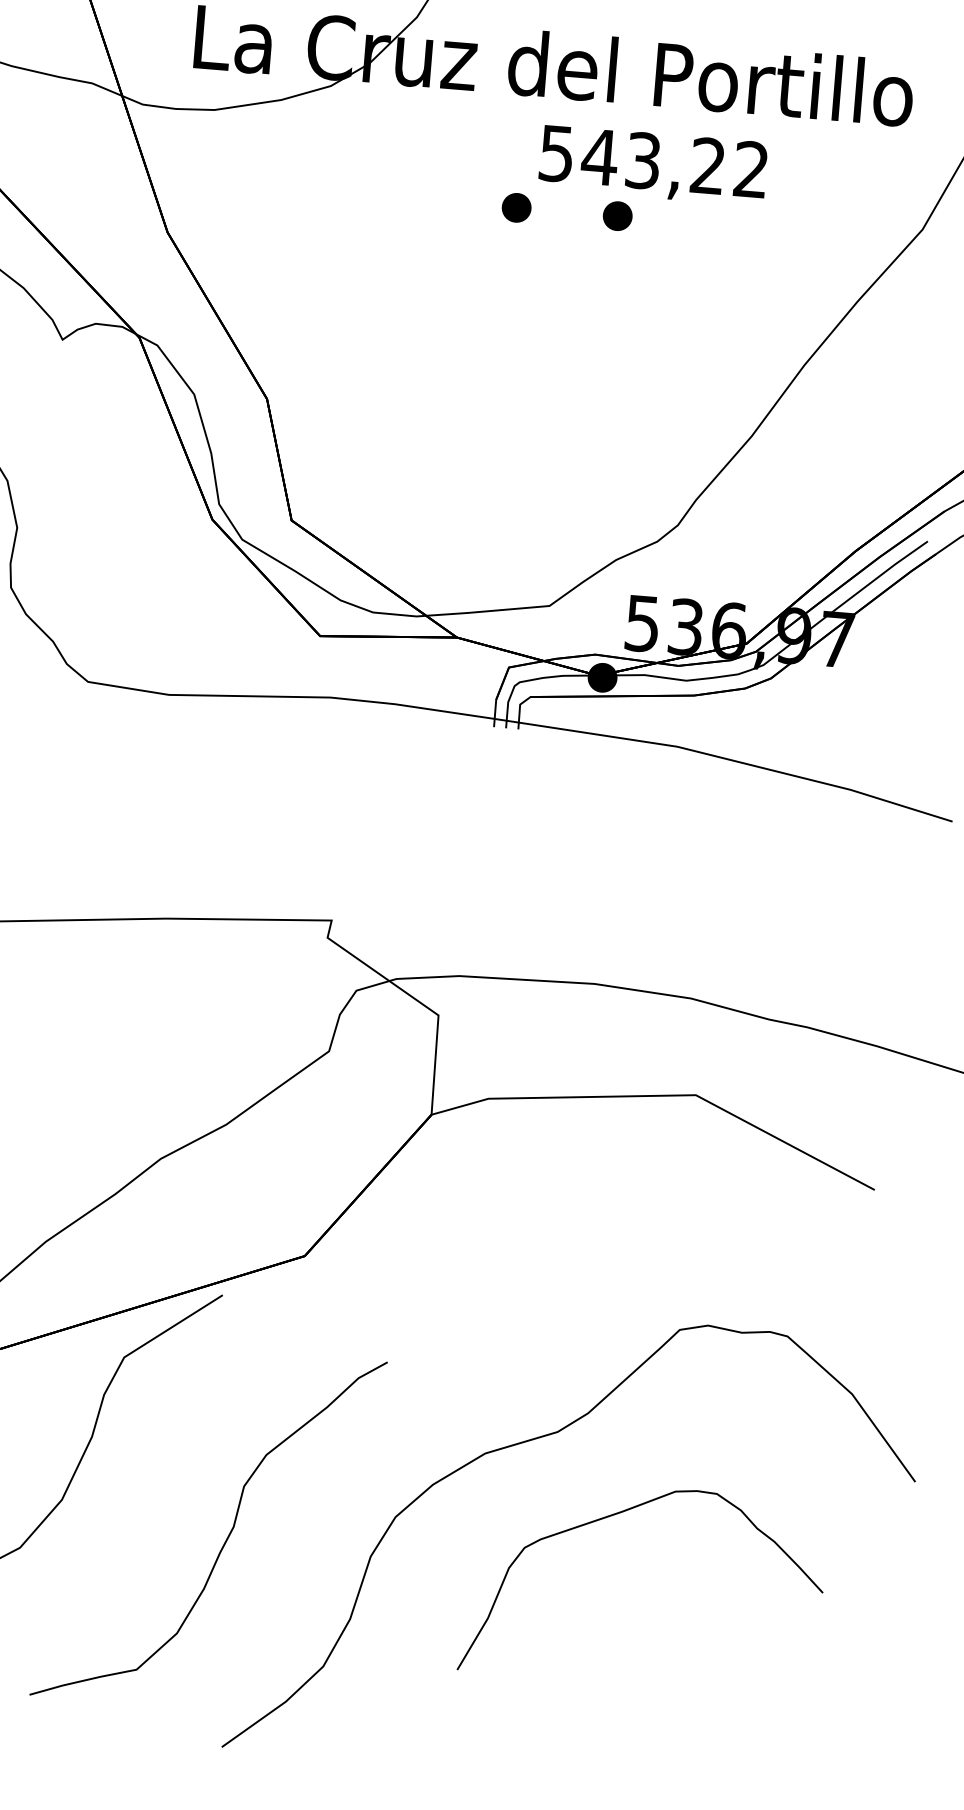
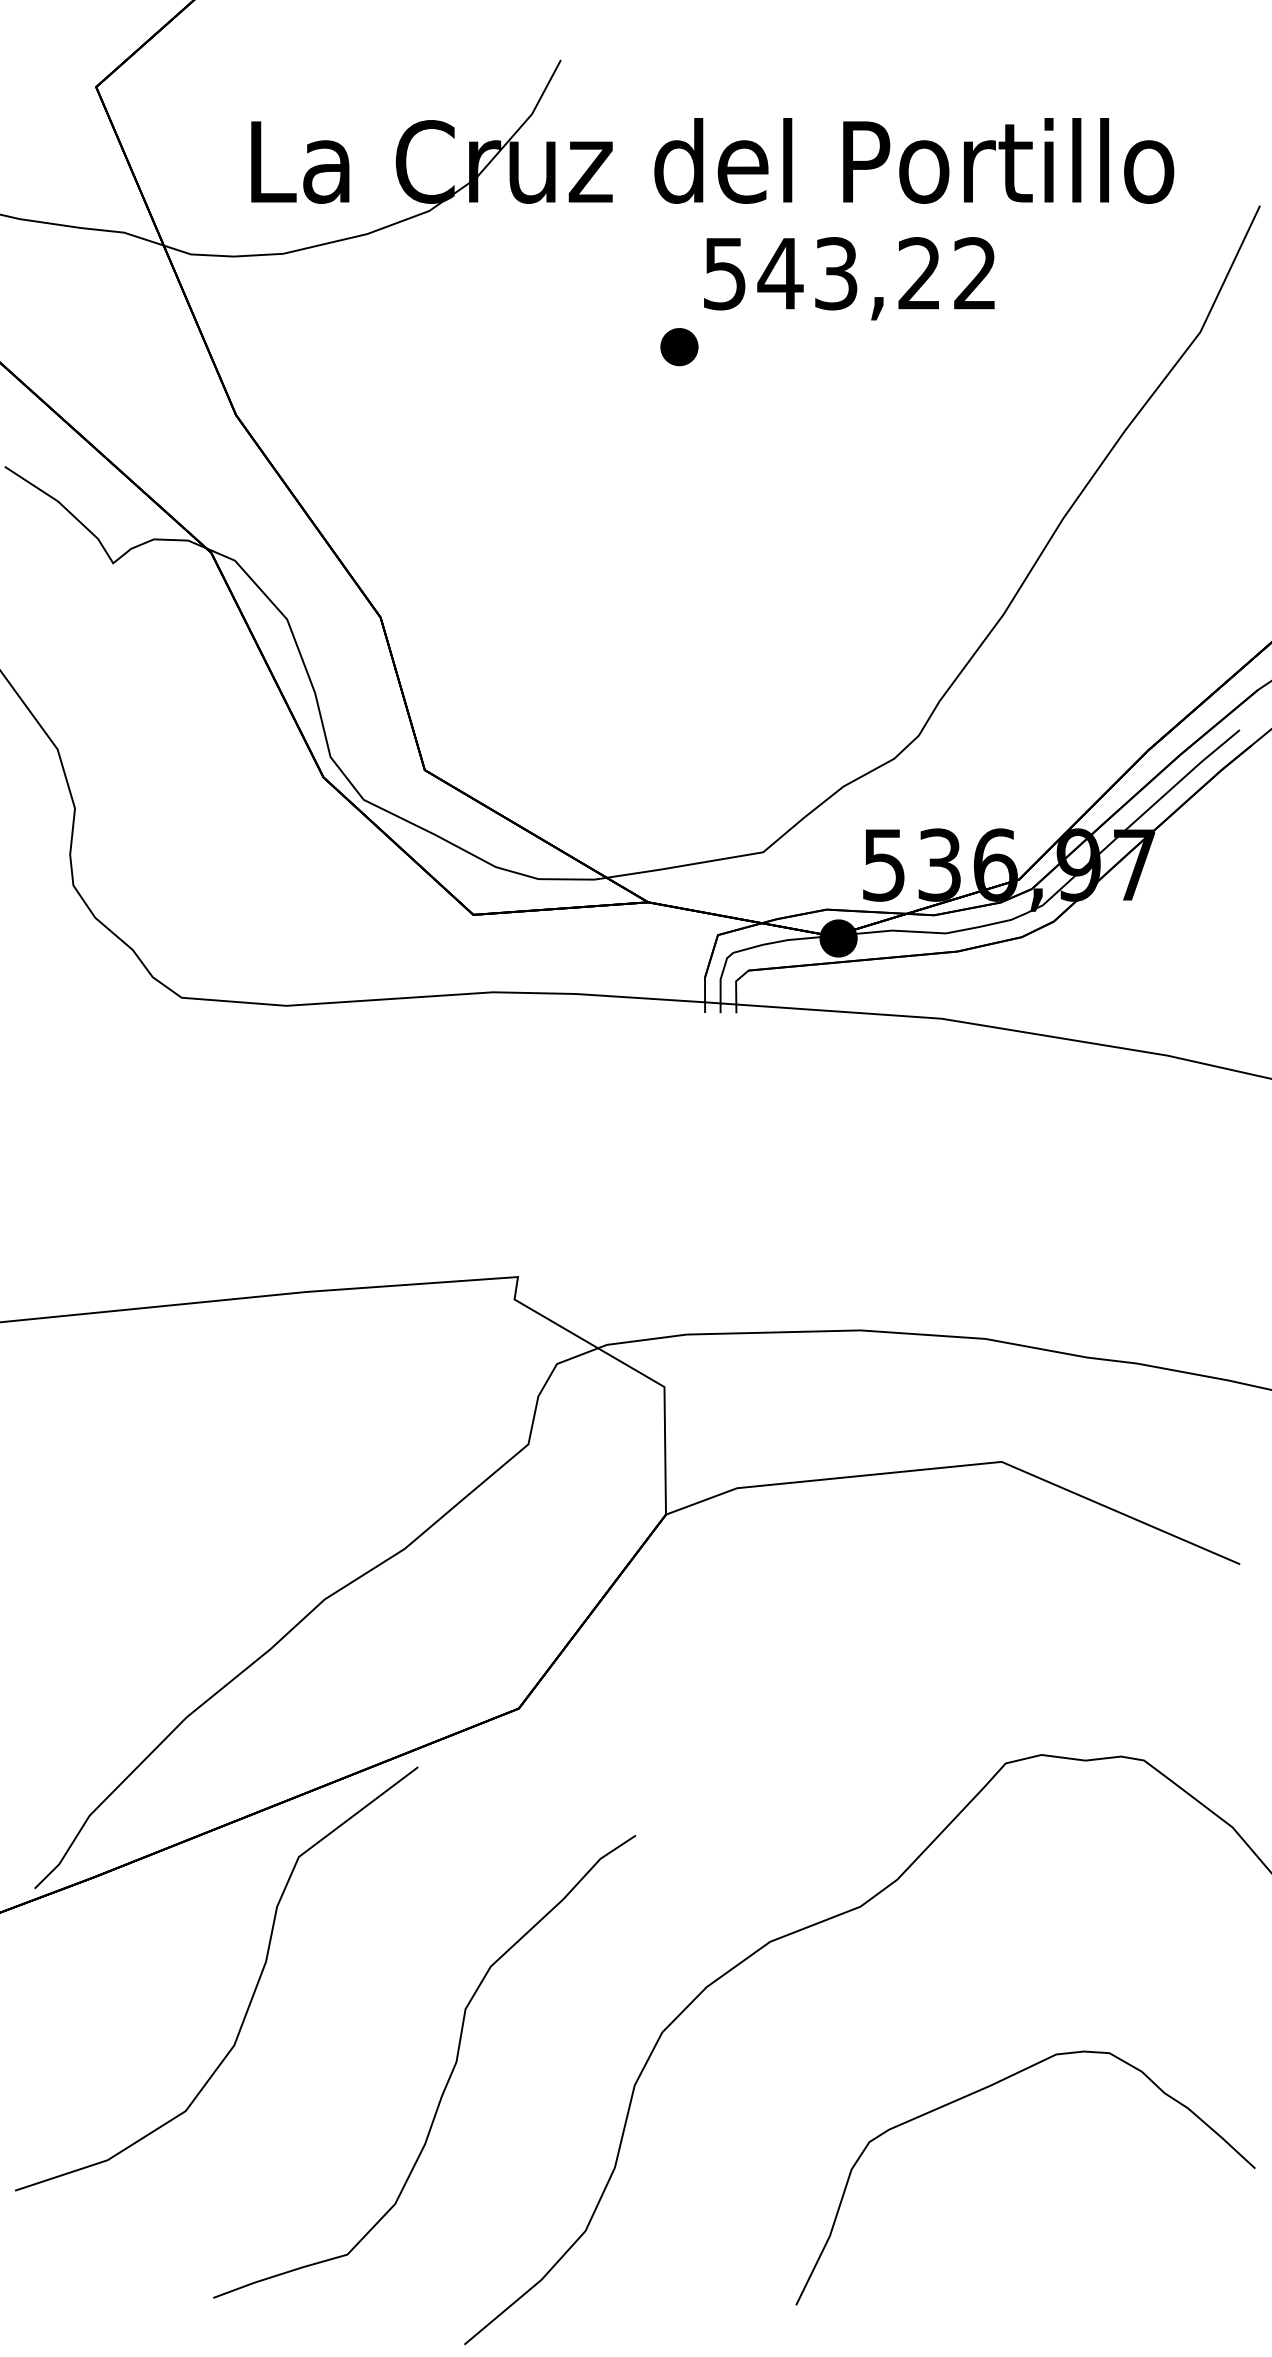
part: (617, 216) -> (809, 347), removed
part: (621, 1512) -> (989, 2087), moved

